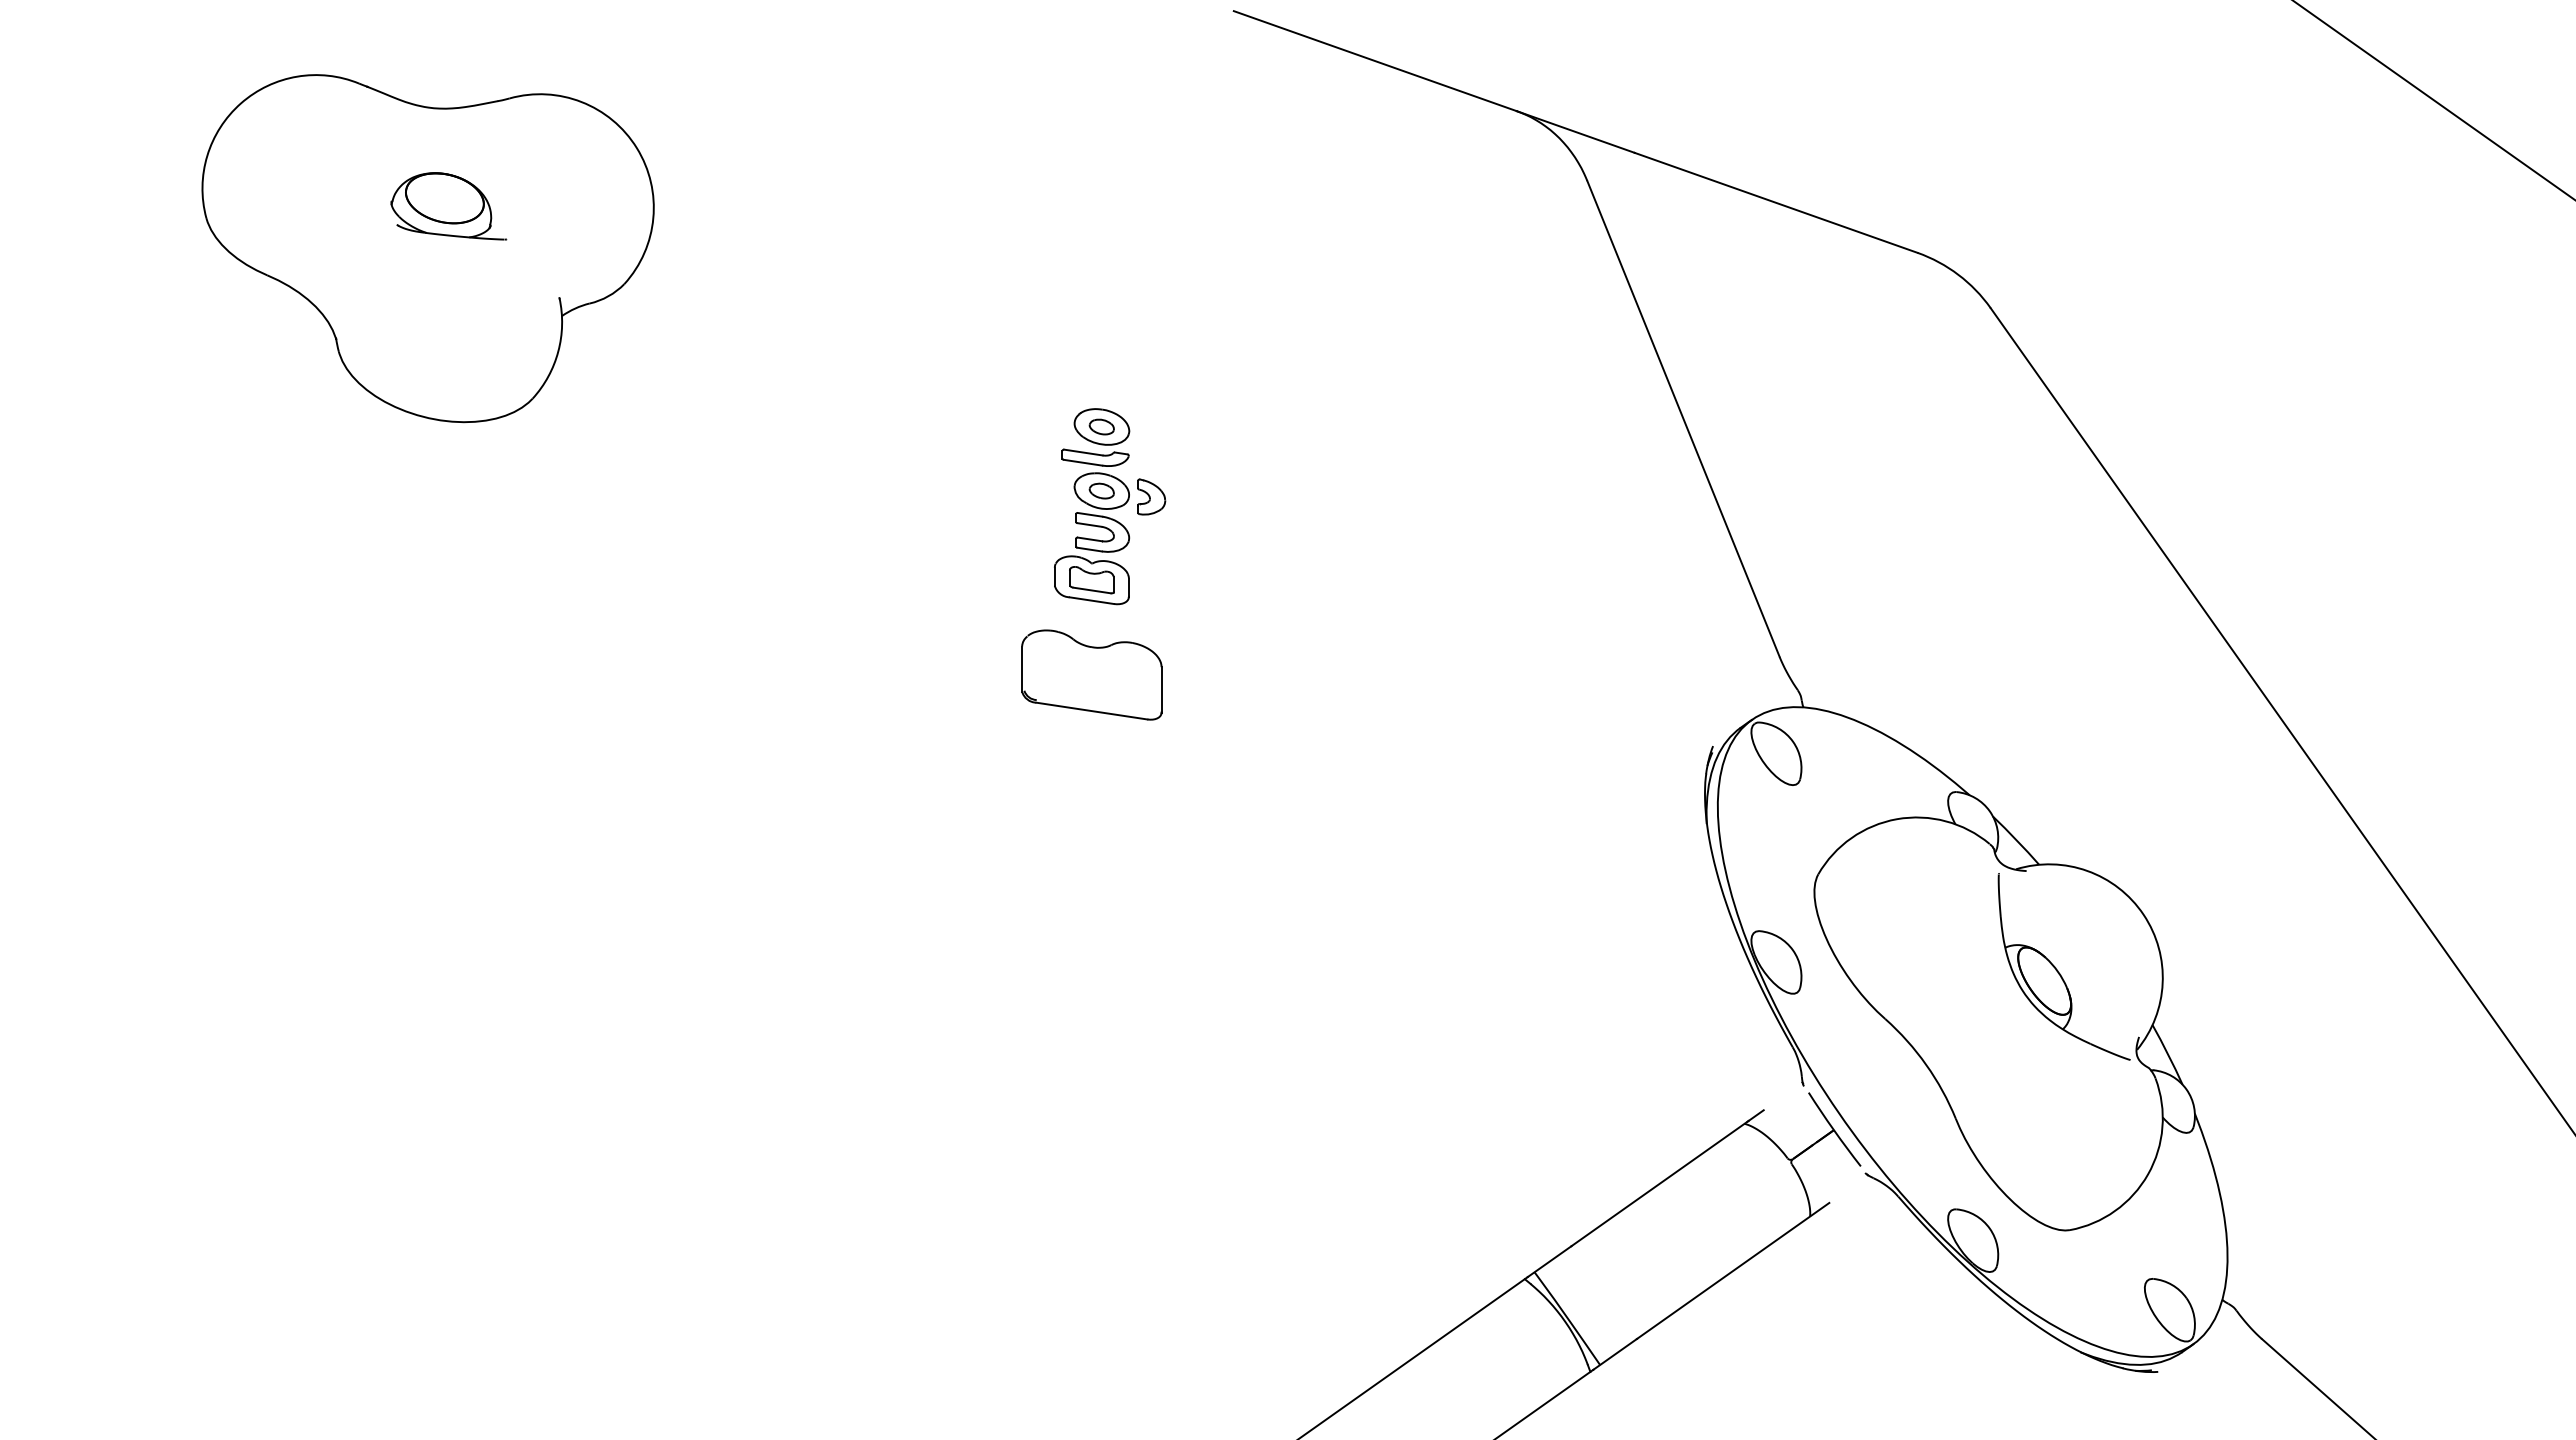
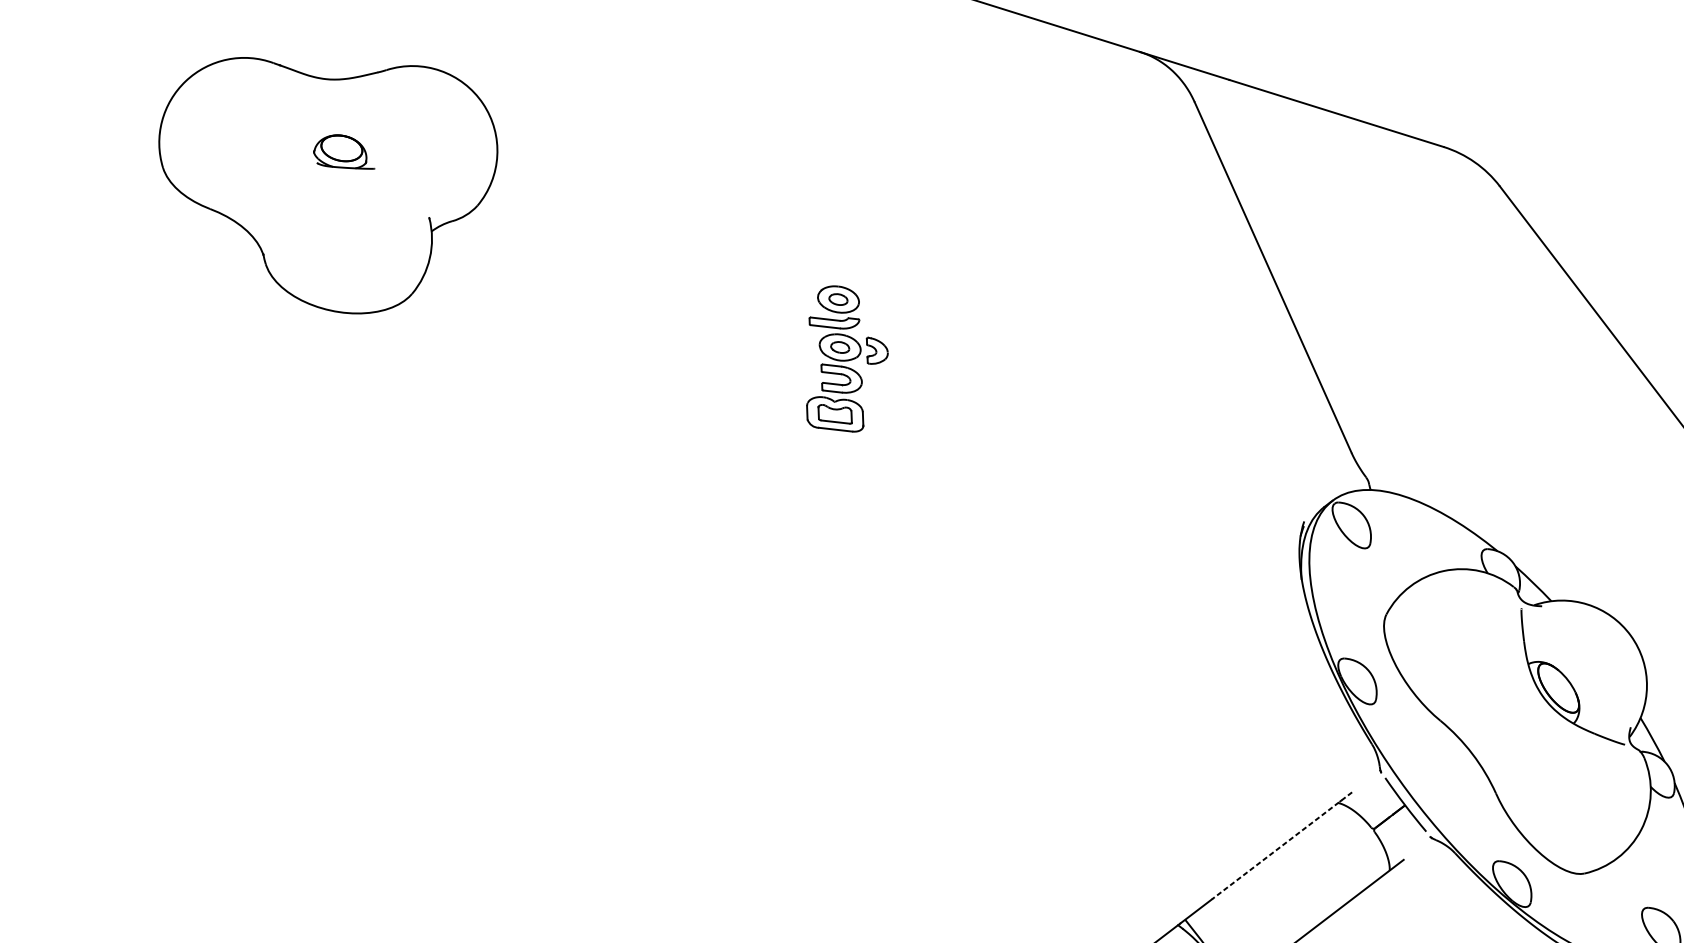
part: (448, 206) -> (343, 152), size x0.7
part: (1091, 674) -> (837, 484), removed
line: (1667, 1178) -> (1282, 846), solid -> dashed

